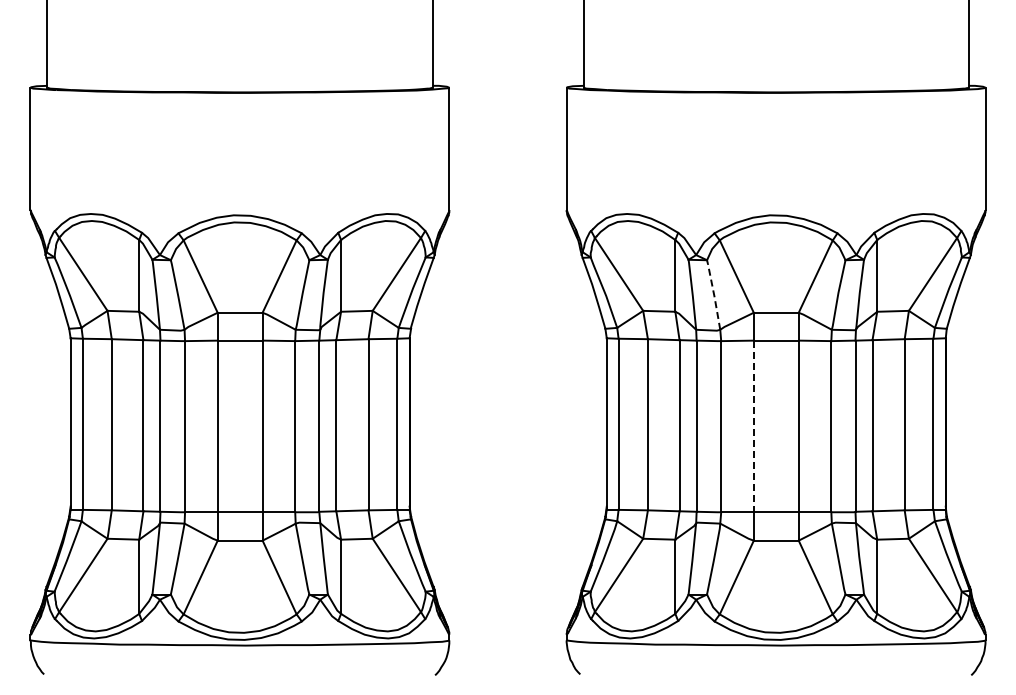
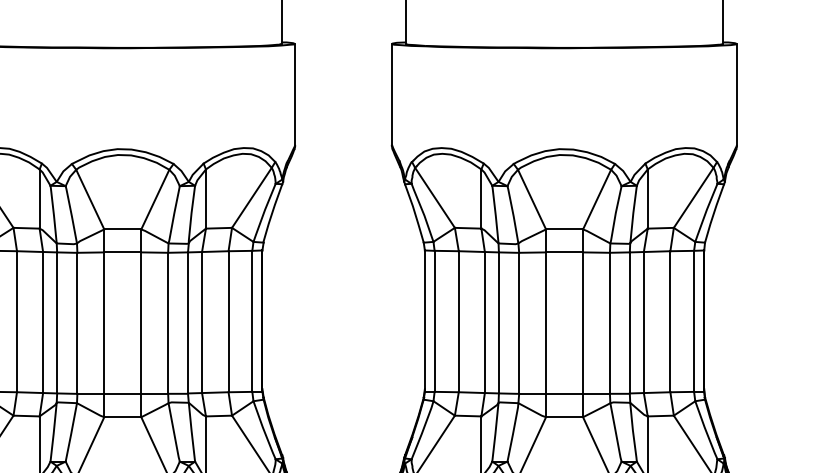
line: (714, 295) -> (513, 215), dashed -> solid
line: (753, 426) -> (545, 323), dashed -> solid

